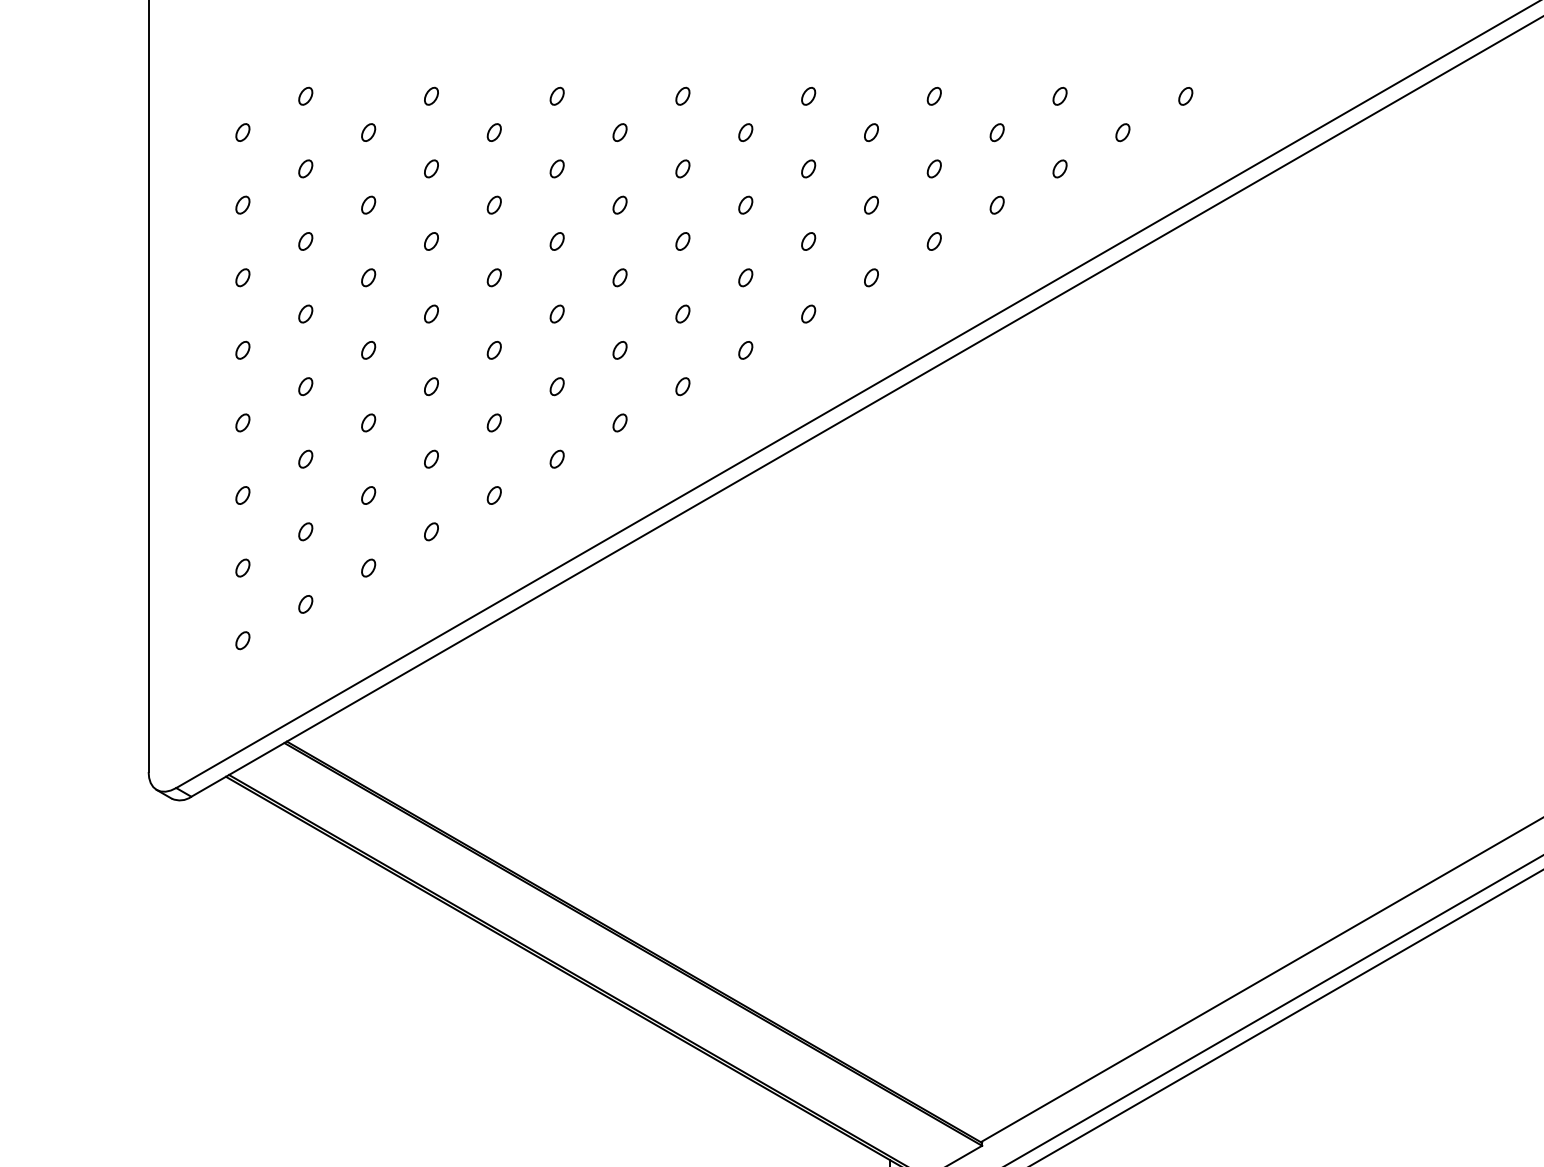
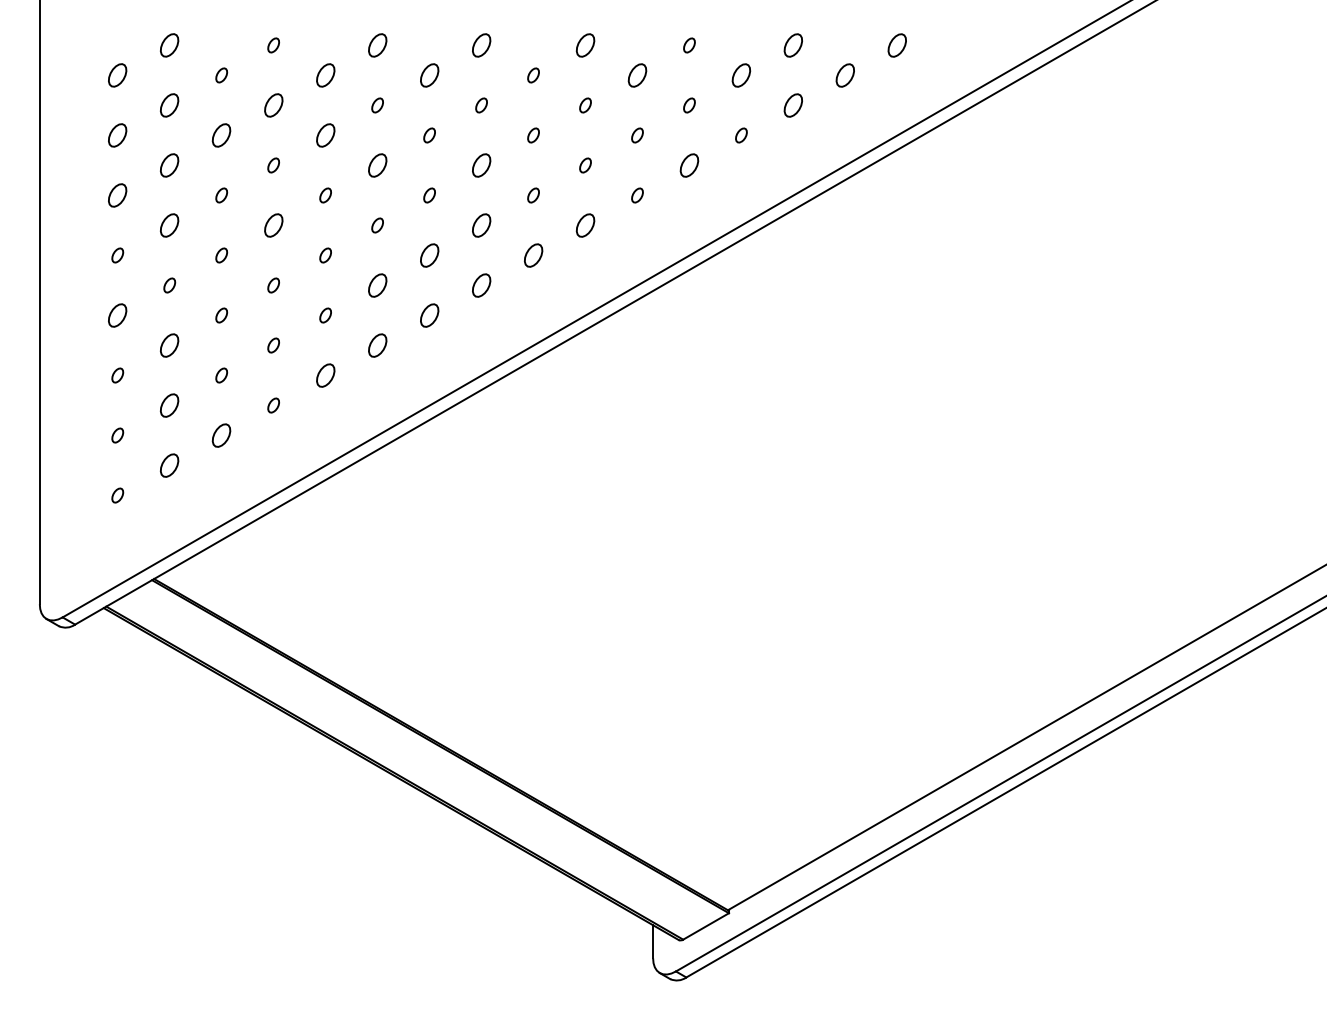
part: (305, 96) -> (169, 45), size x1.6
part: (557, 96) -> (377, 45), size x1.6
part: (682, 96) -> (481, 45), size x1.6
part: (808, 96) -> (585, 45), size x1.6
part: (1060, 96) -> (793, 45), size x1.6
part: (1185, 96) -> (897, 45), size x1.6
part: (242, 132) -> (117, 75), size x1.6
part: (494, 132) -> (325, 75), size x1.6
part: (619, 132) -> (429, 75), size x1.6
part: (871, 132) -> (637, 75), size x1.6
part: (997, 132) -> (741, 75), size x1.6
part: (1123, 132) -> (845, 75), size x1.6
part: (305, 168) -> (169, 105), size x1.6
part: (431, 168) -> (273, 105), size x1.6
part: (1060, 168) -> (793, 105), size x1.6
part: (242, 205) -> (117, 135), size x1.6
part: (368, 205) -> (221, 135), size x1.6
part: (494, 205) -> (325, 135), size x1.6
part: (305, 241) -> (169, 165), size x1.6
part: (557, 241) -> (377, 165), size x1.6
part: (682, 241) -> (481, 165), size x1.6
part: (934, 241) -> (689, 165), size x1.6
part: (242, 277) -> (117, 195), size x1.6
part: (305, 314) -> (169, 225), size x1.6
part: (431, 314) -> (273, 225), size x1.6
part: (682, 314) -> (481, 225), size x1.6
part: (808, 314) -> (585, 225), size x1.6
part: (619, 350) -> (429, 255), size x1.6
part: (745, 350) -> (533, 255), size x1.6
part: (557, 386) -> (377, 285), size x1.6
part: (682, 386) -> (481, 285), size x1.6
part: (242, 422) -> (117, 315), size x1.6
part: (619, 422) -> (429, 315), size x1.6
part: (305, 459) -> (169, 345), size x1.6
part: (557, 459) -> (377, 345), size x1.6
part: (494, 495) -> (325, 375), size x1.6
part: (305, 531) -> (169, 405), size x1.6
part: (368, 568) -> (221, 435), size x1.6
part: (305, 604) -> (169, 465), size x1.6

